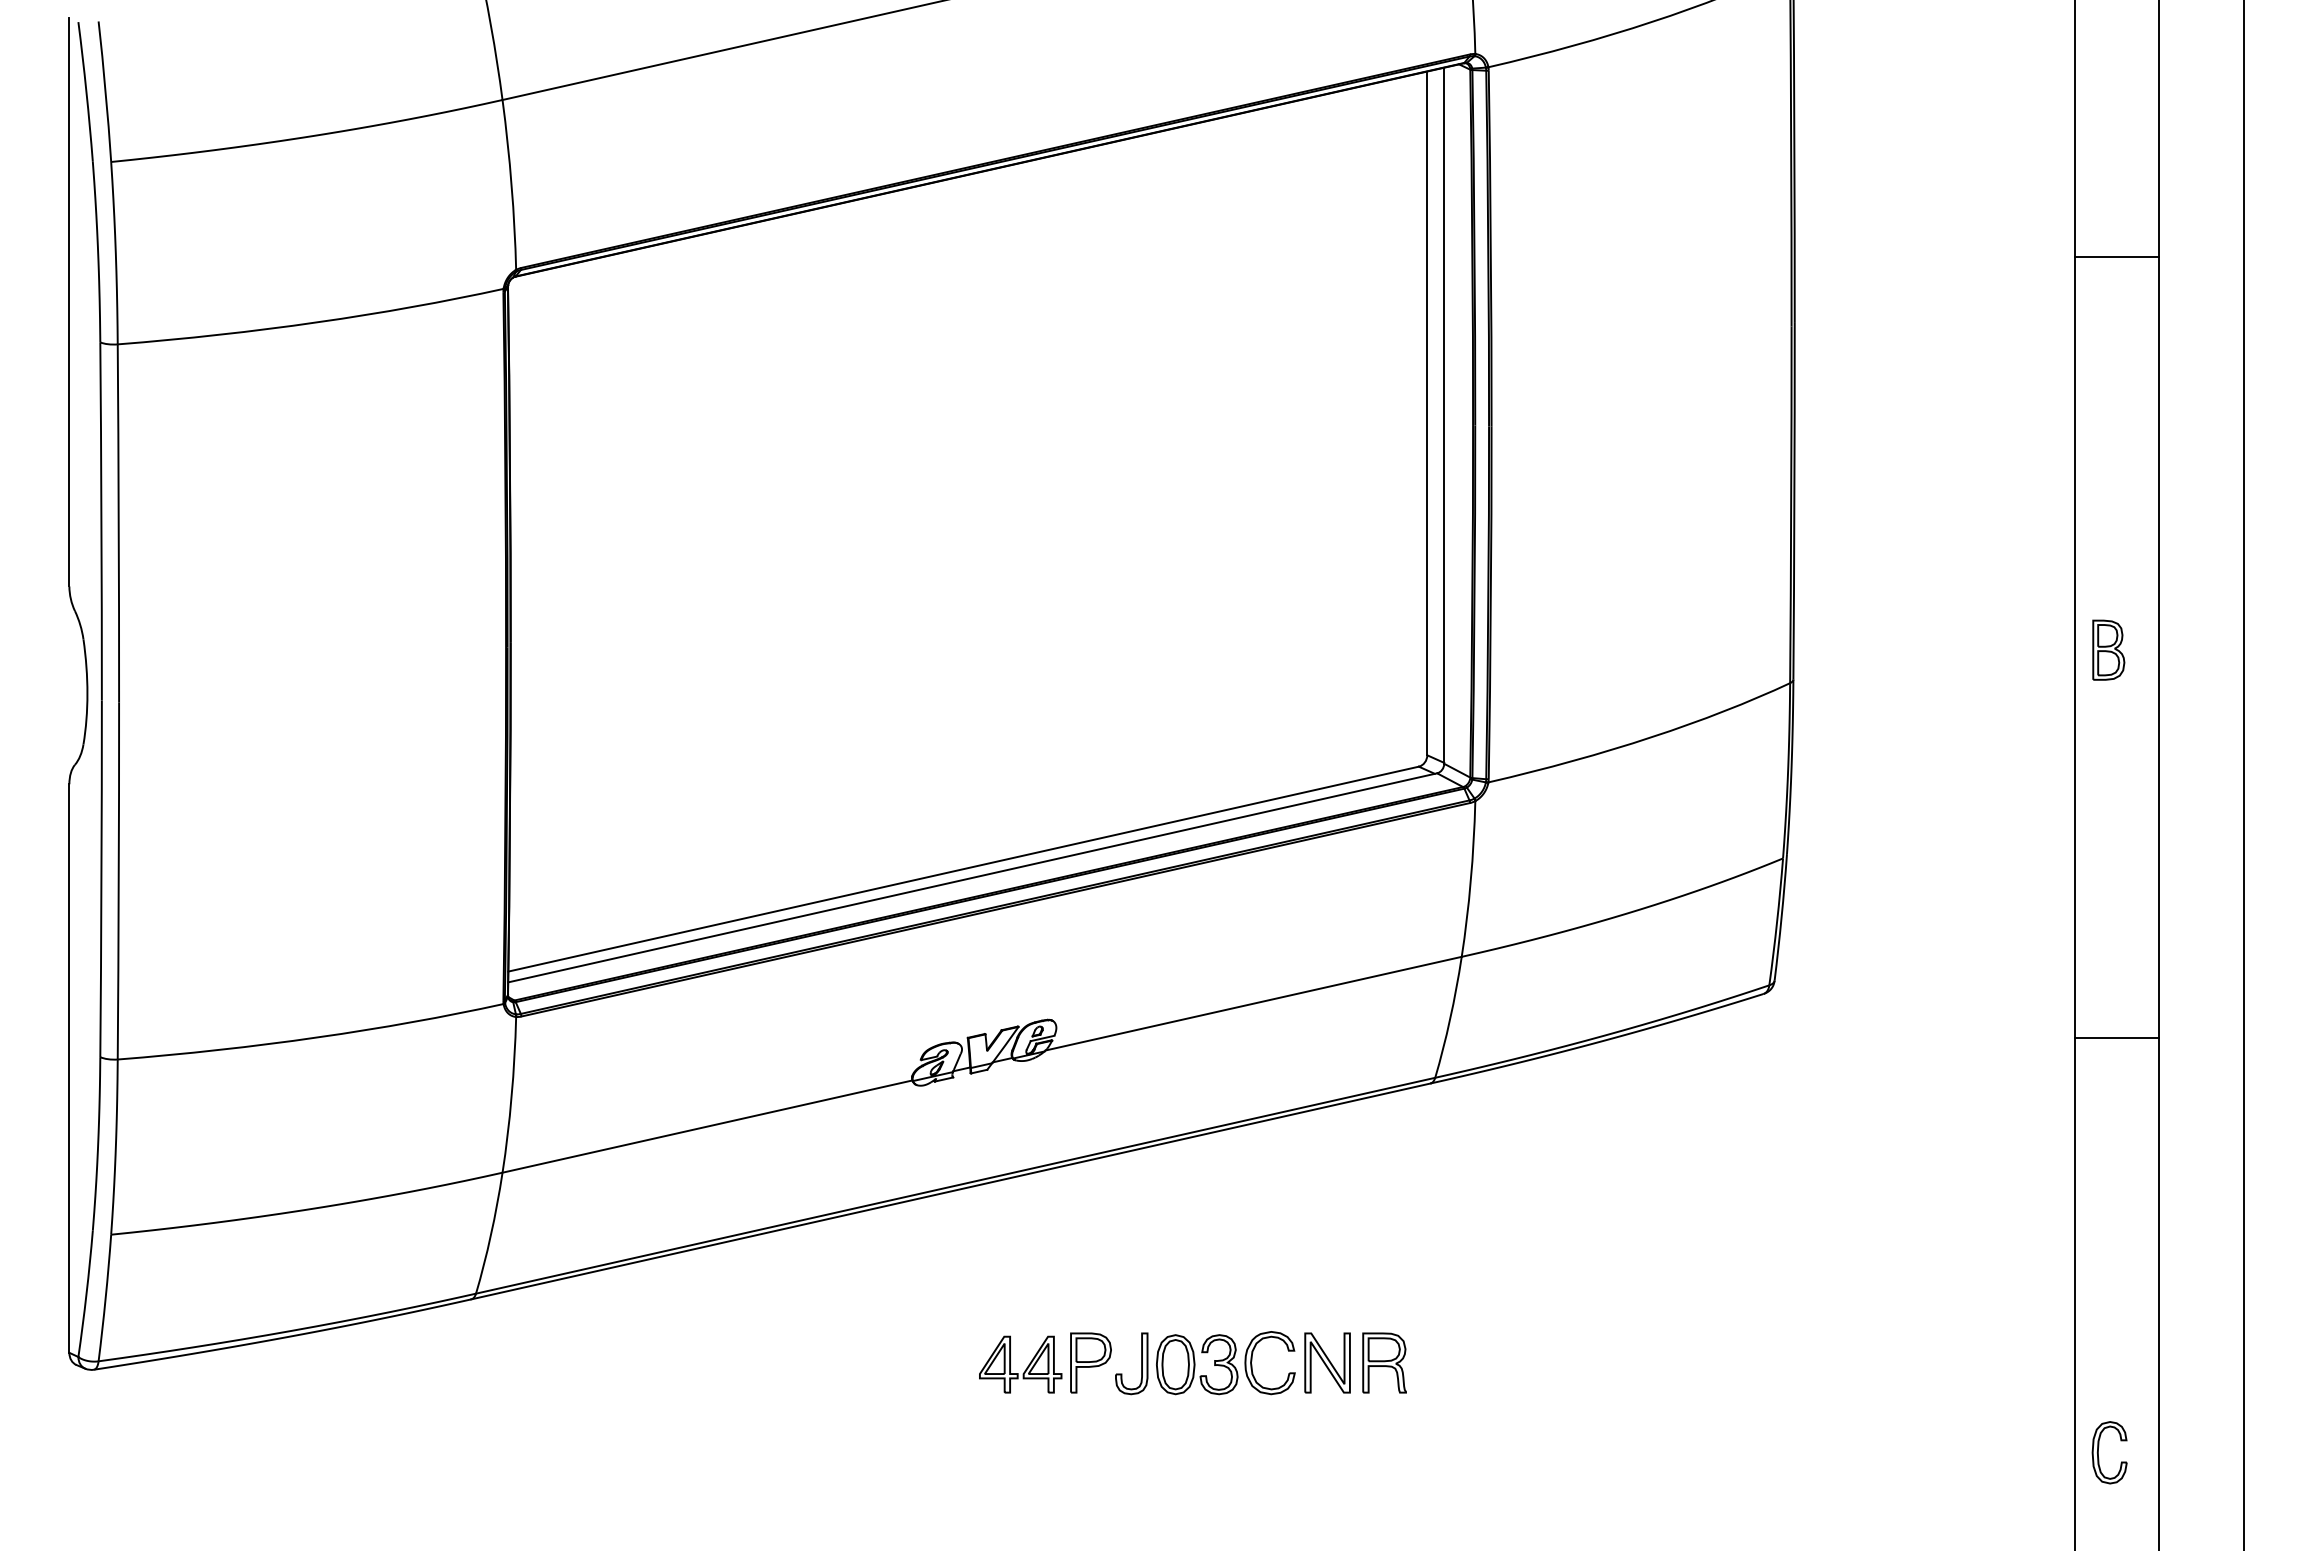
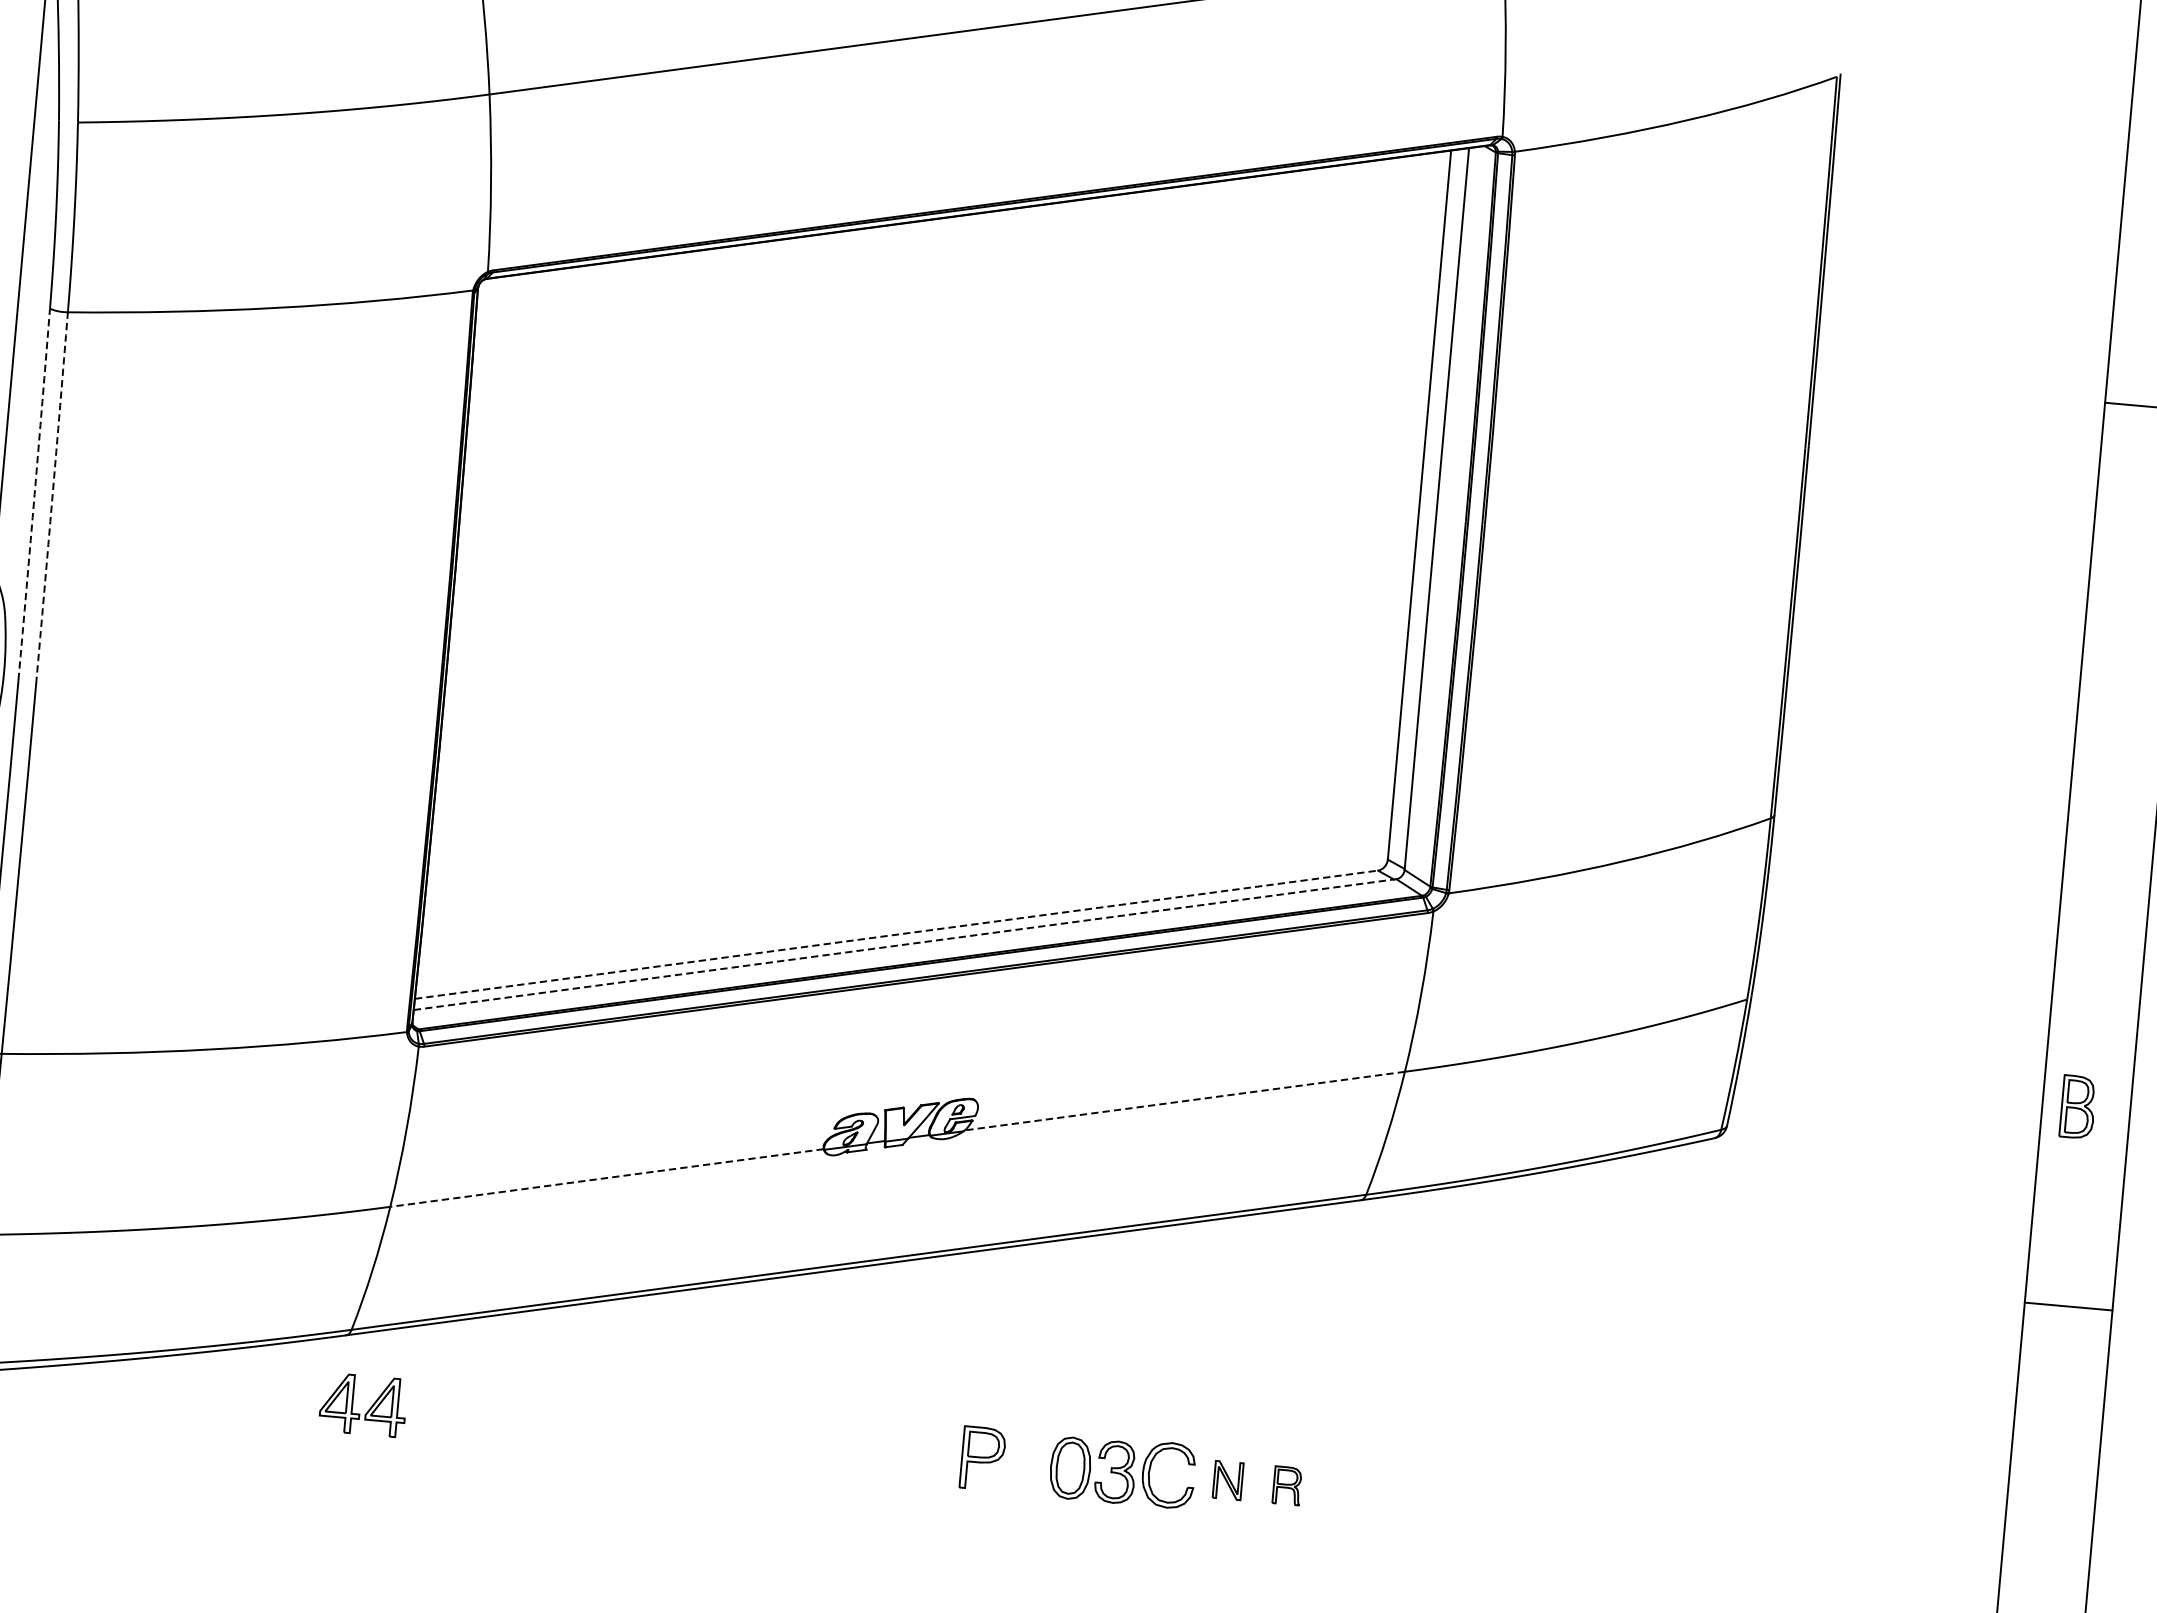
arc: (101, 521) -> (34, 494), solid -> dashed
arc: (118, 523) -> (52, 498), solid -> dashed
part: (2108, 649) -> (2077, 1106), moved
line: (963, 869) -> (896, 935), solid -> dashed
line: (973, 877) -> (905, 944), solid -> dashed
line: (1253, 1003) -> (1184, 1100), solid -> dashed
line: (2116, 1037) -> (2068, 1306), moved
line: (707, 1126) -> (607, 1177), solid -> dashed
part: (1327, 1362) -> (1228, 1480), size x0.6
part: (1384, 1362) -> (1287, 1485), size x0.6
part: (1141, 1363) -> (1035, 1463), removed
part: (1026, 1367) -> (369, 1408), moved

